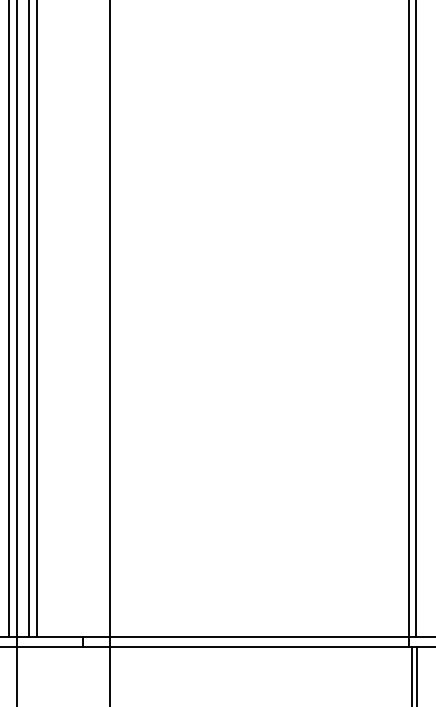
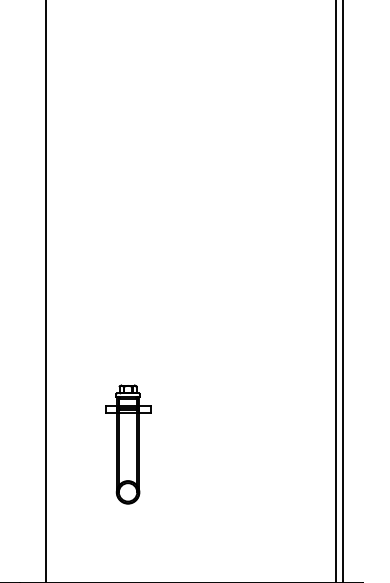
part: (194, 494) -> (127, 443), added

